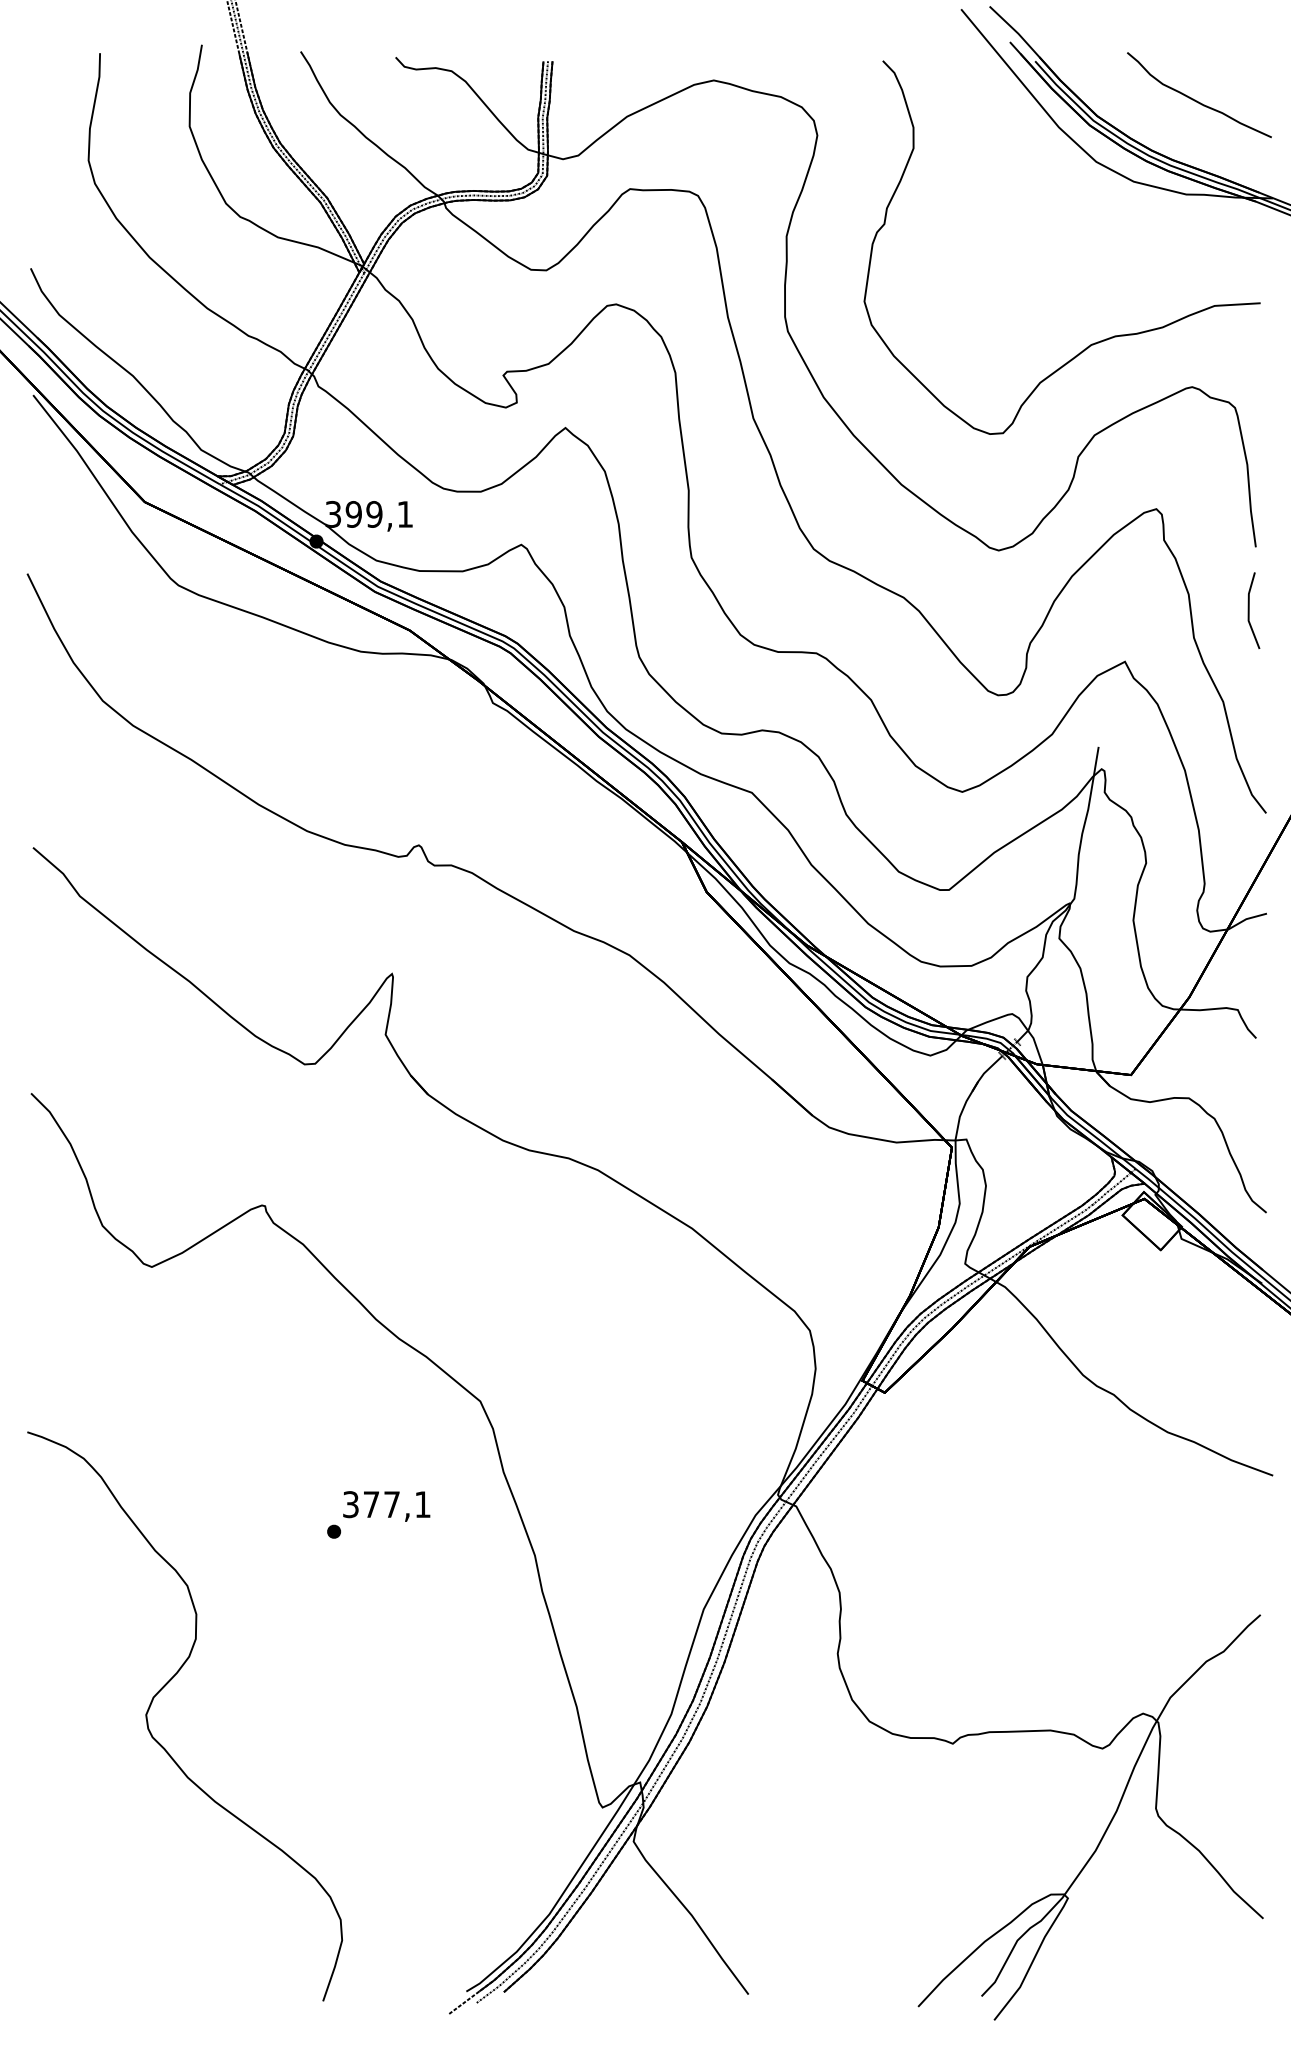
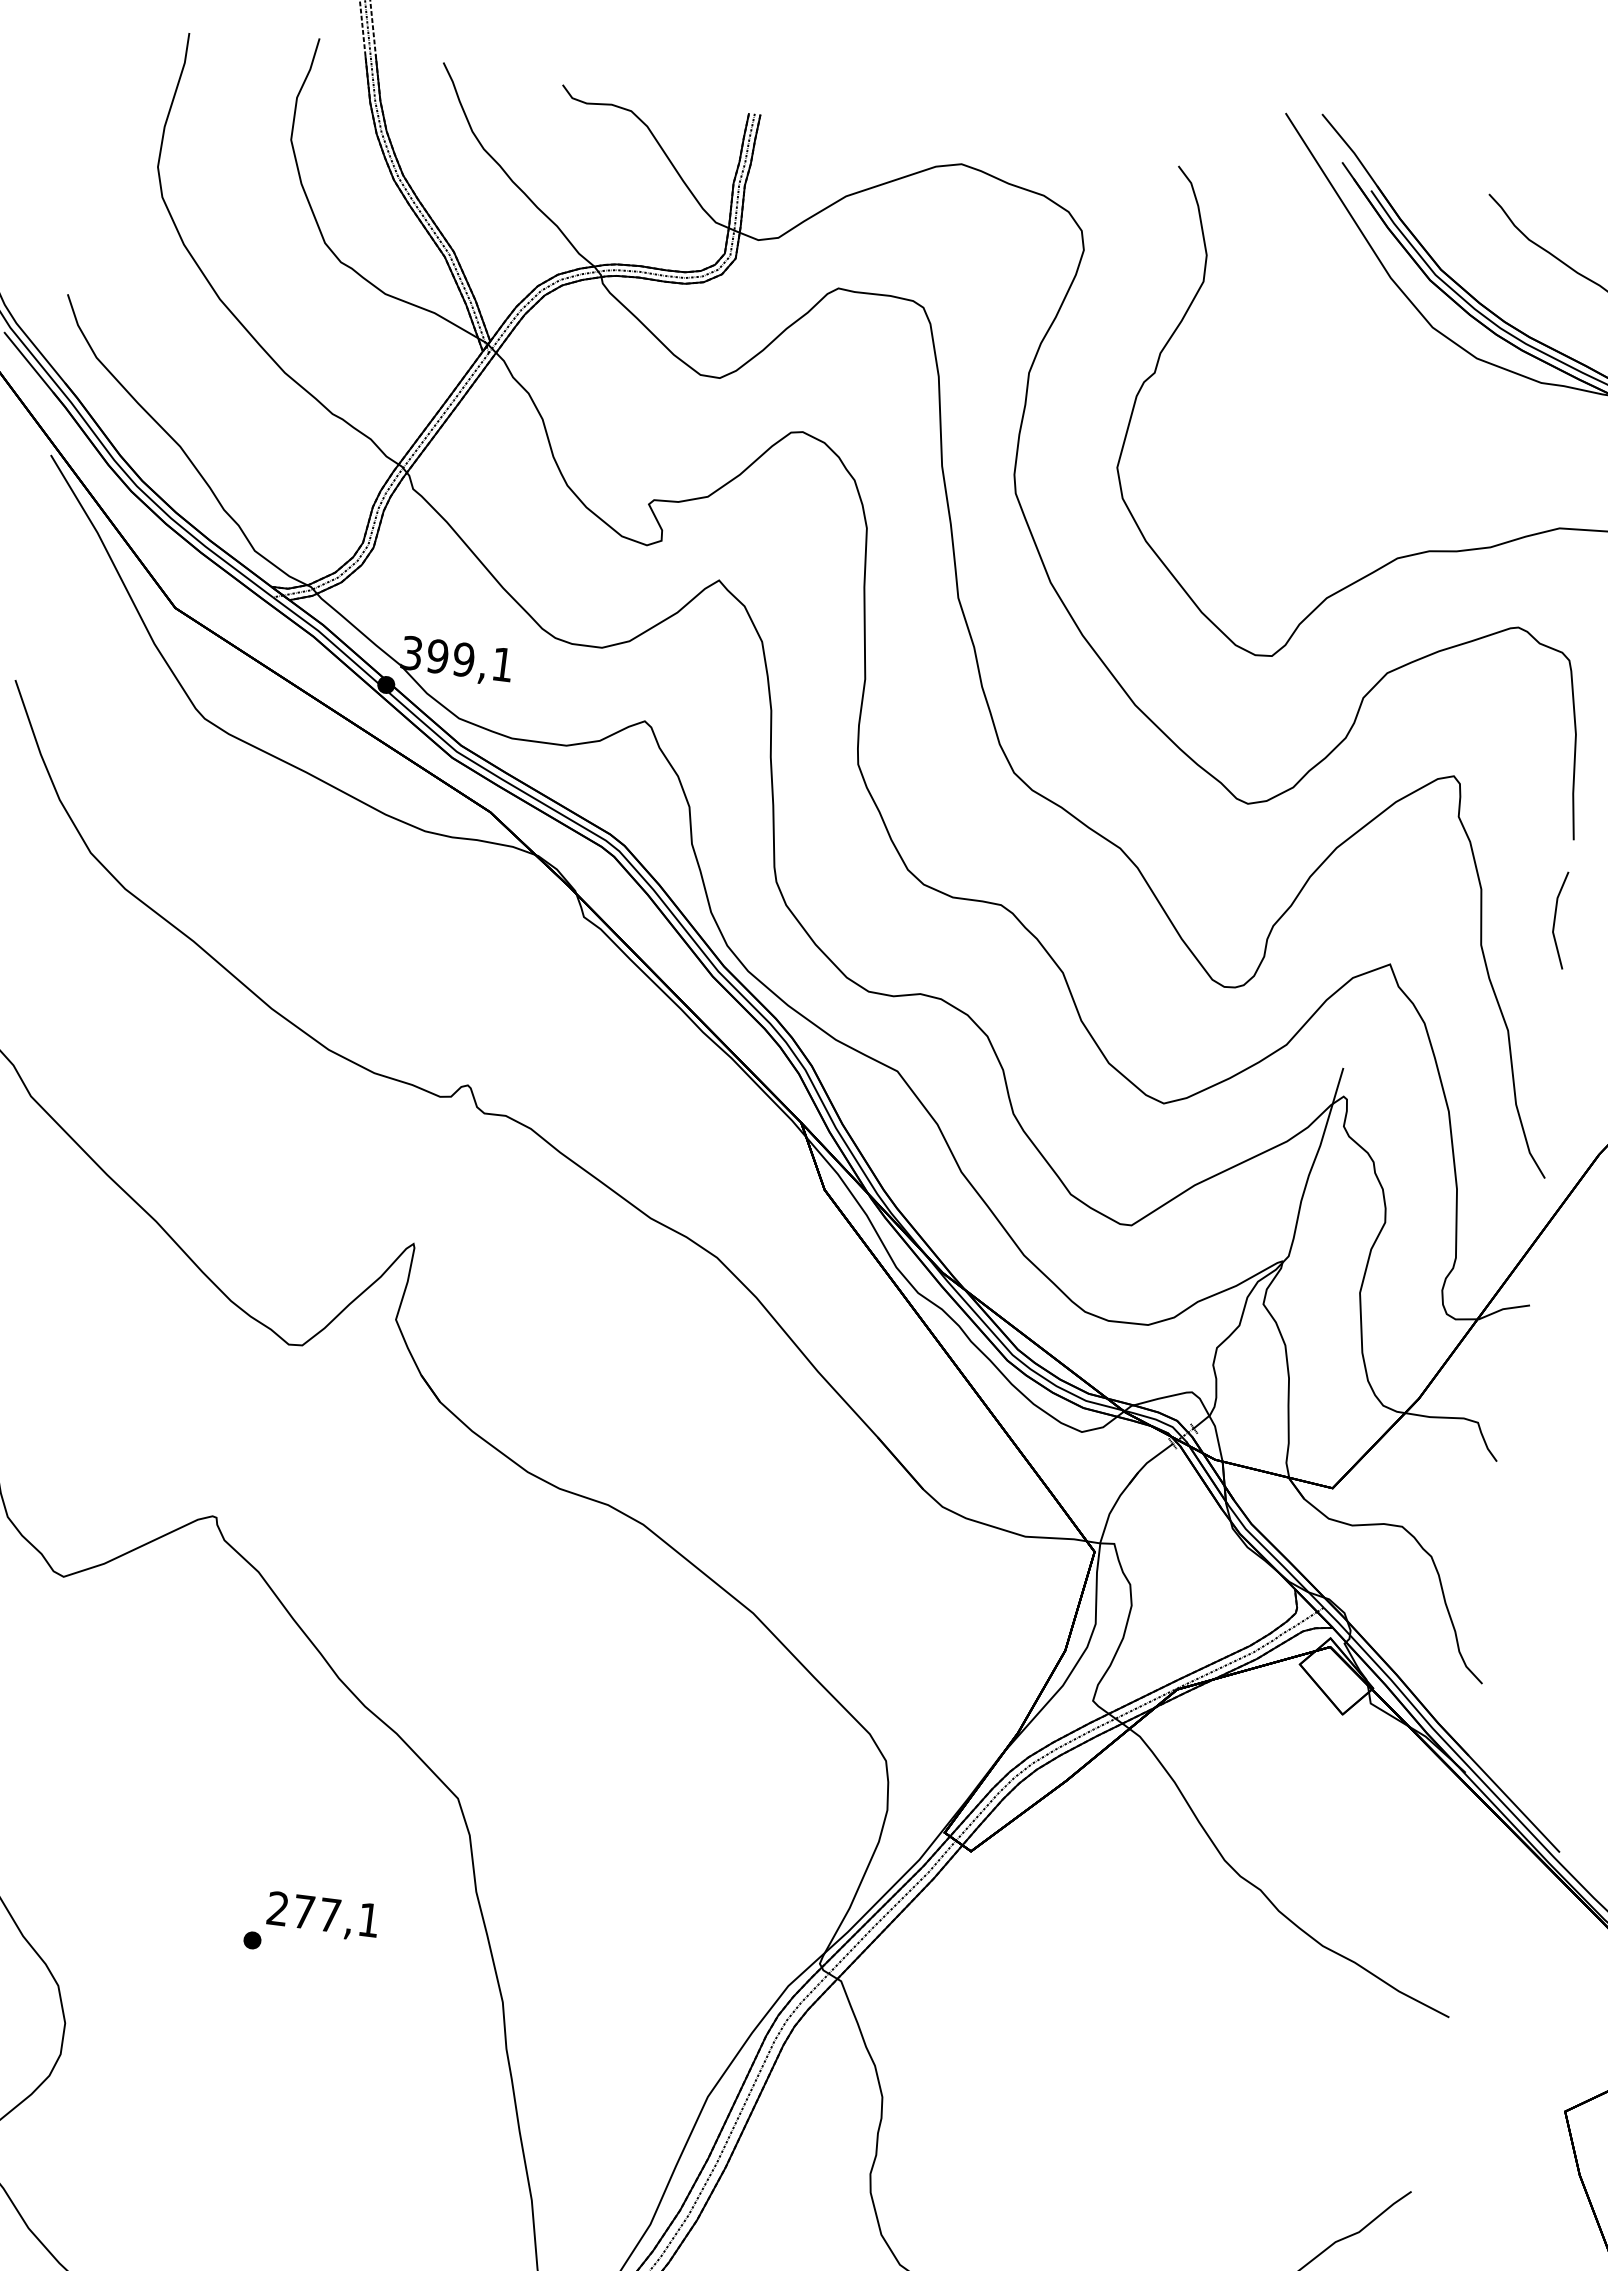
text: (350, 1504) -> (277, 1908), 377,1 -> 277,1

